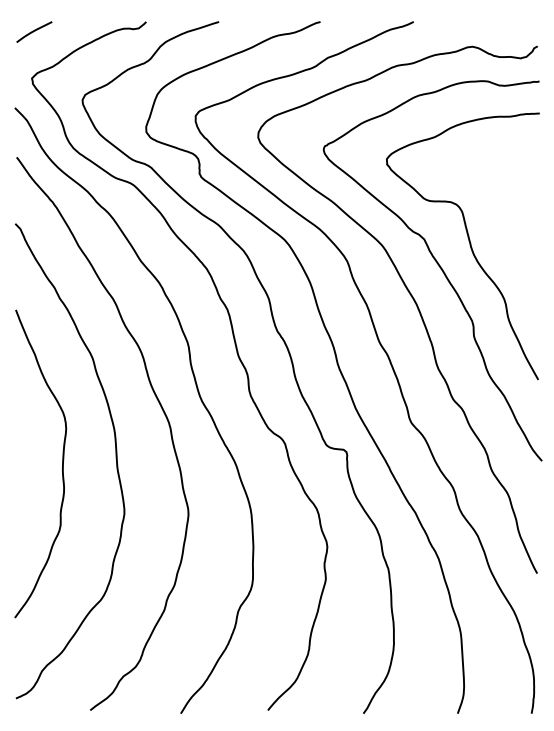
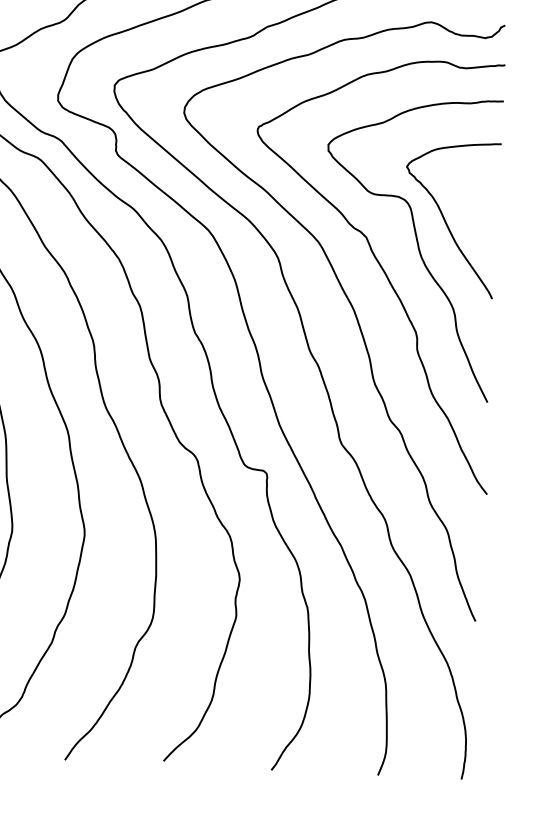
curve: (494, 221) -> (446, 221), added

